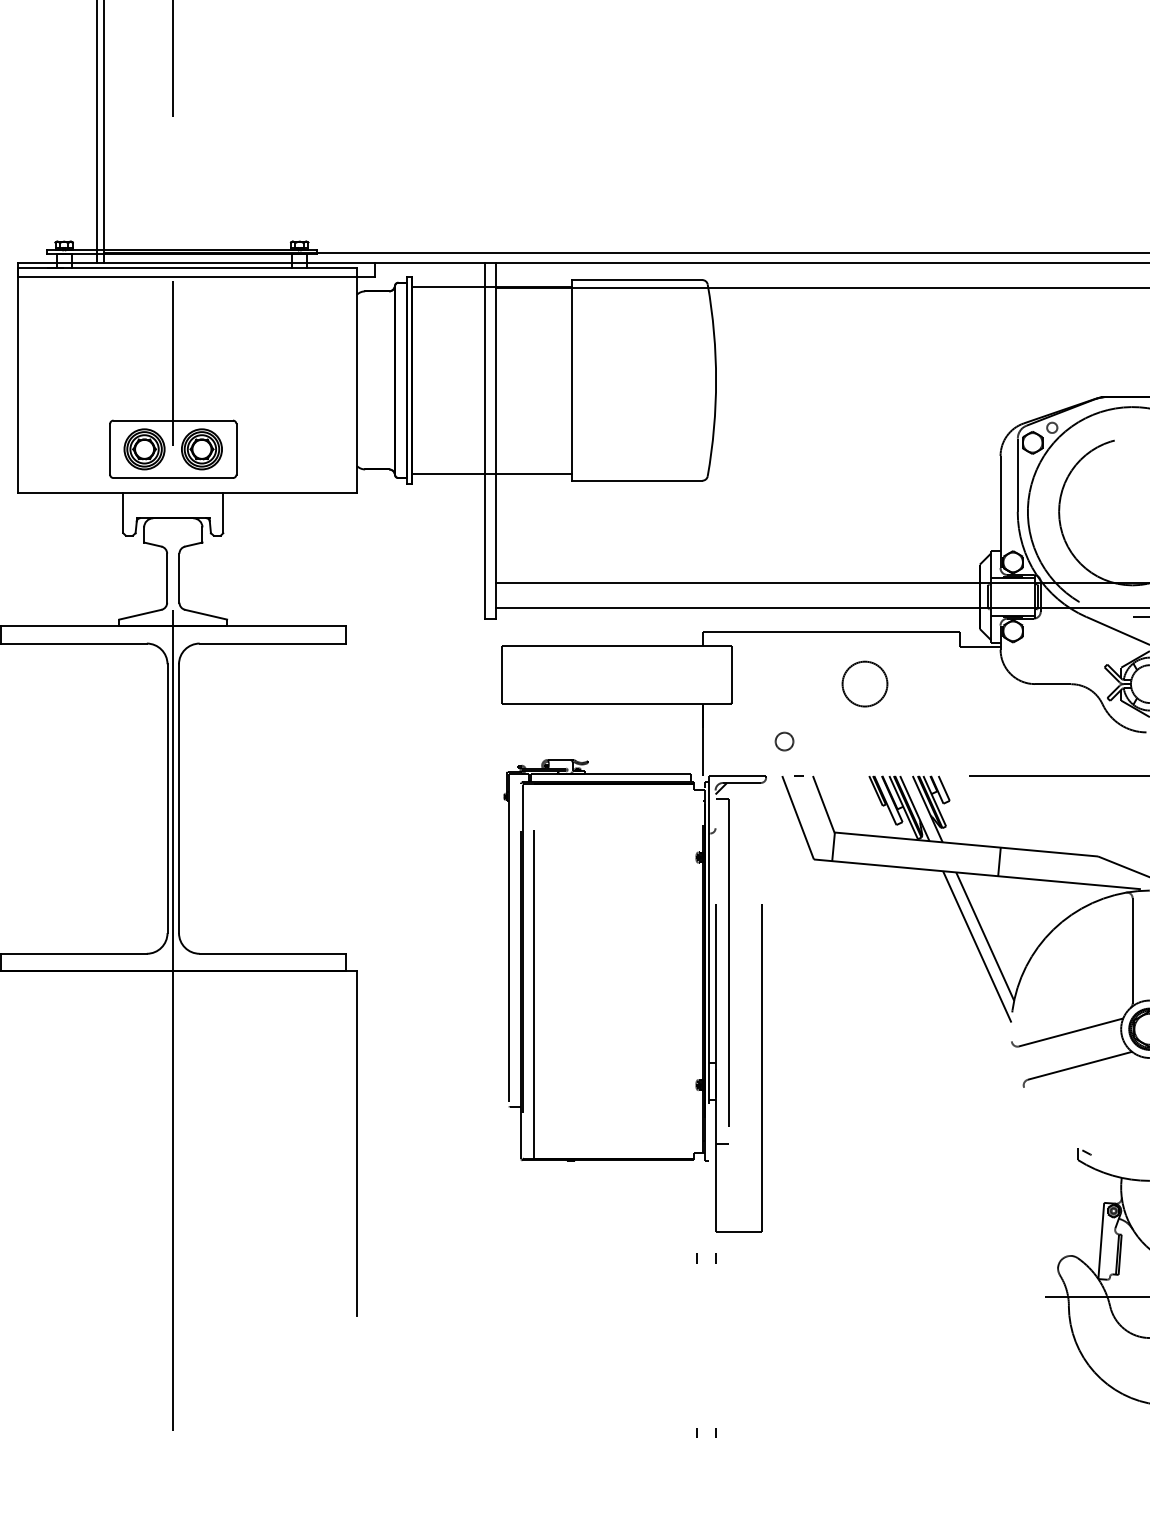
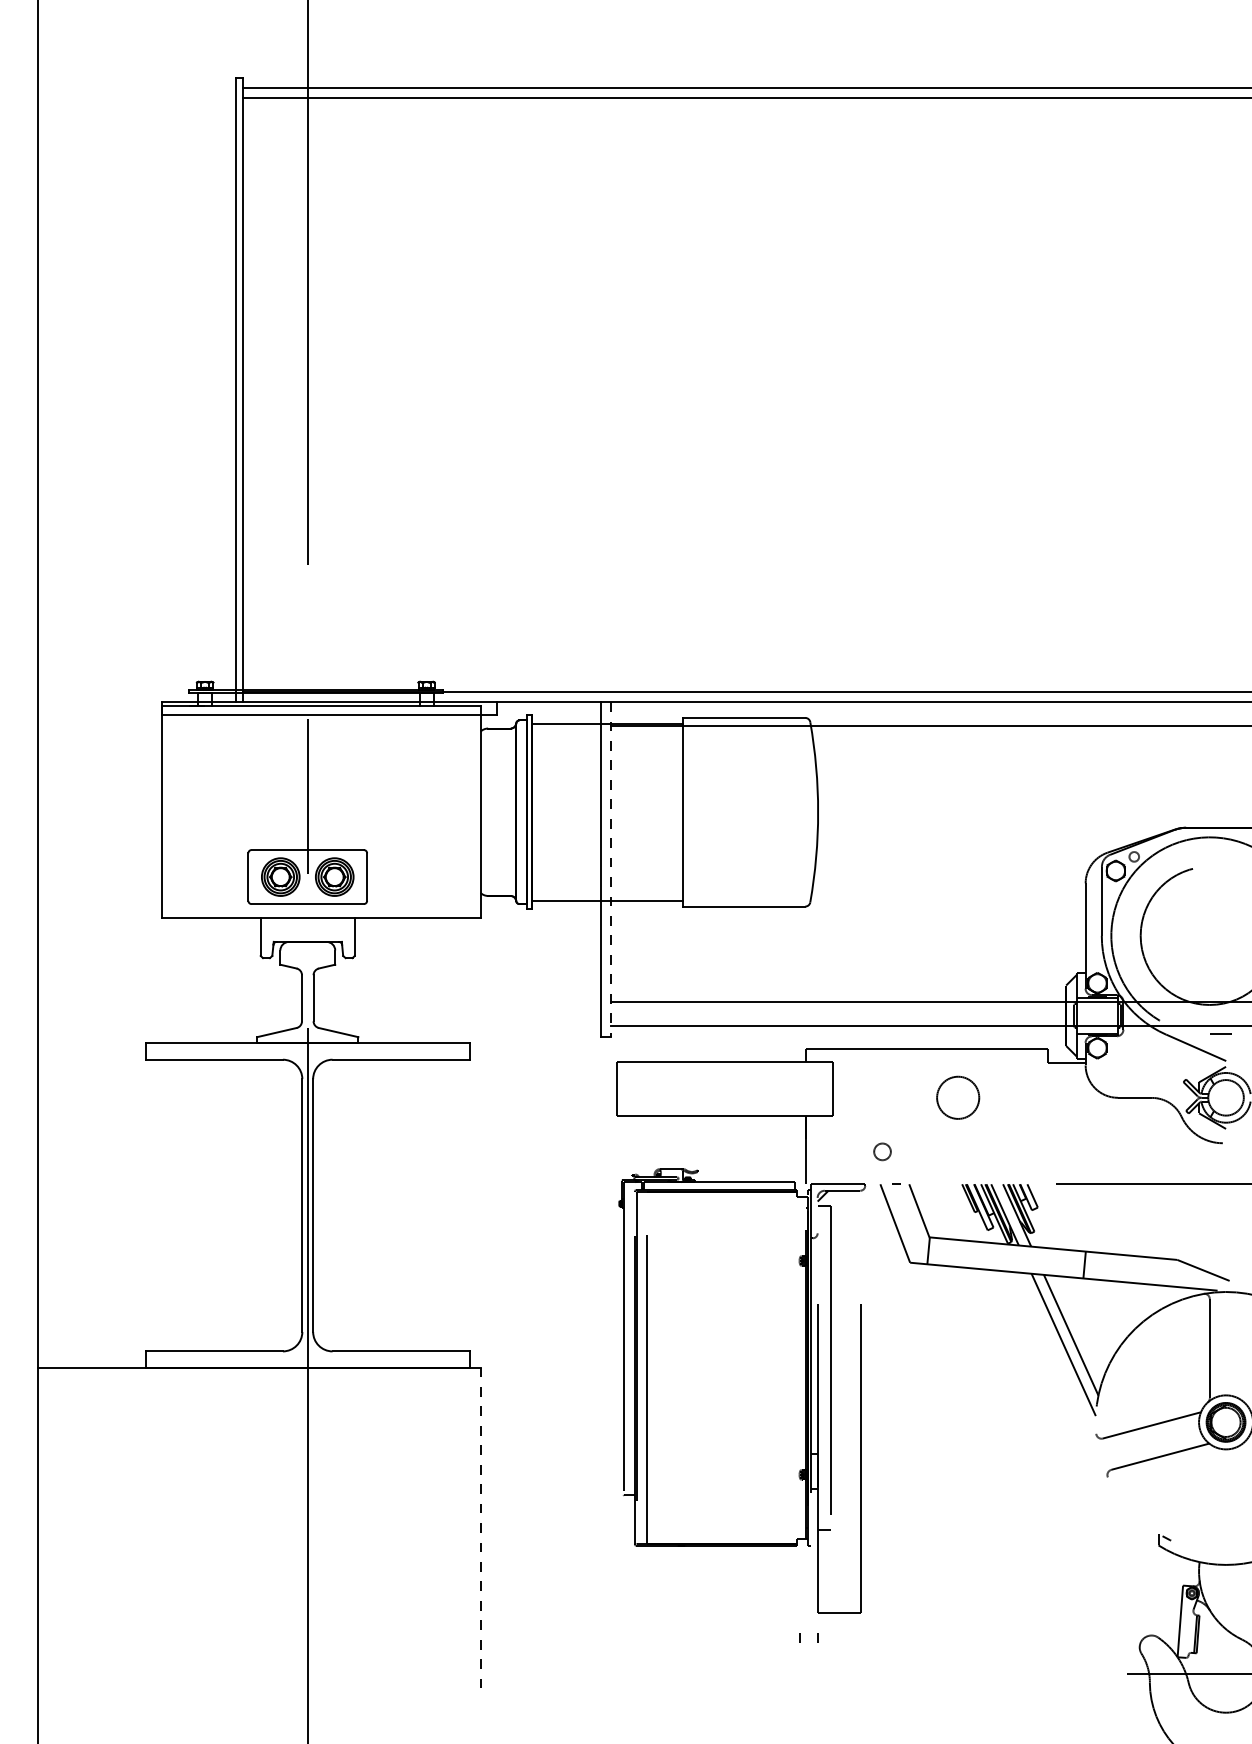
line: (495, 442) -> (610, 870), solid -> dashed
line: (356, 1144) -> (480, 1530), solid -> dashed

